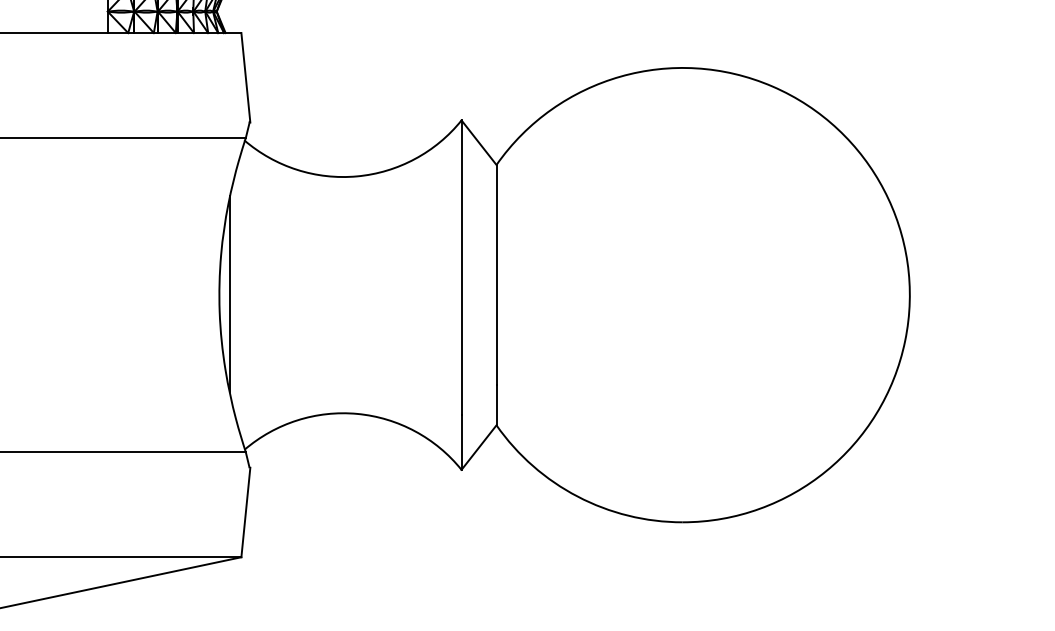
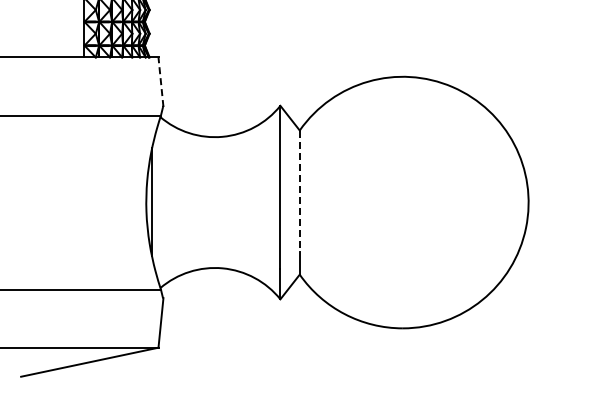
line: (245, 78) -> (160, 82), solid -> dashed
line: (496, 275) -> (299, 191), solid -> dashed

